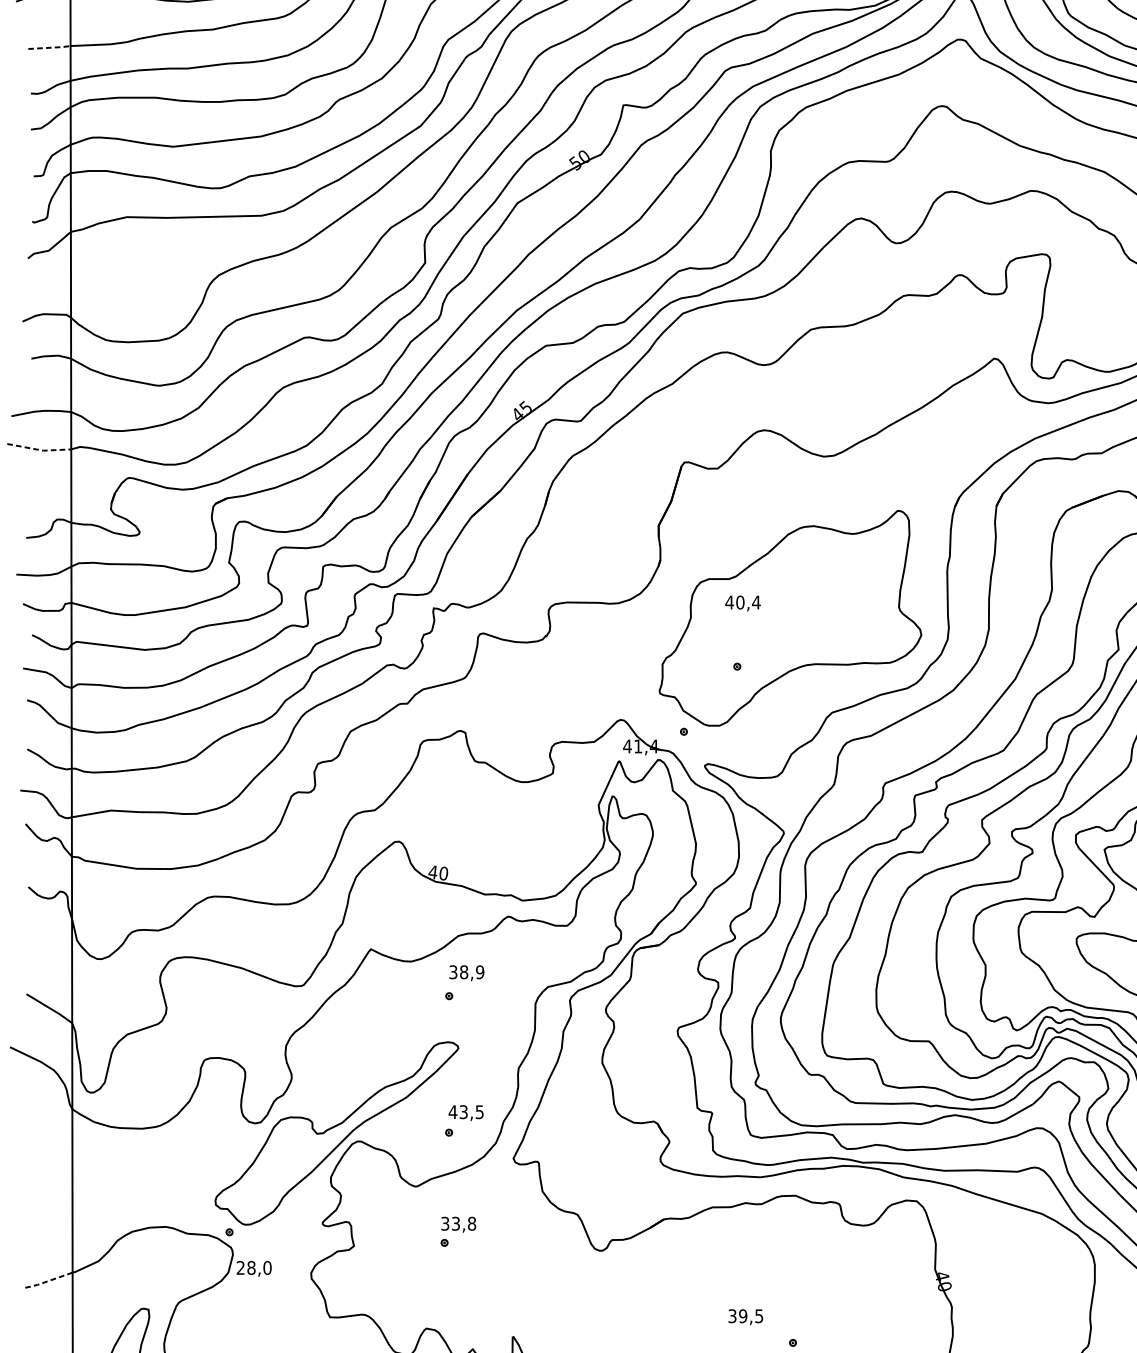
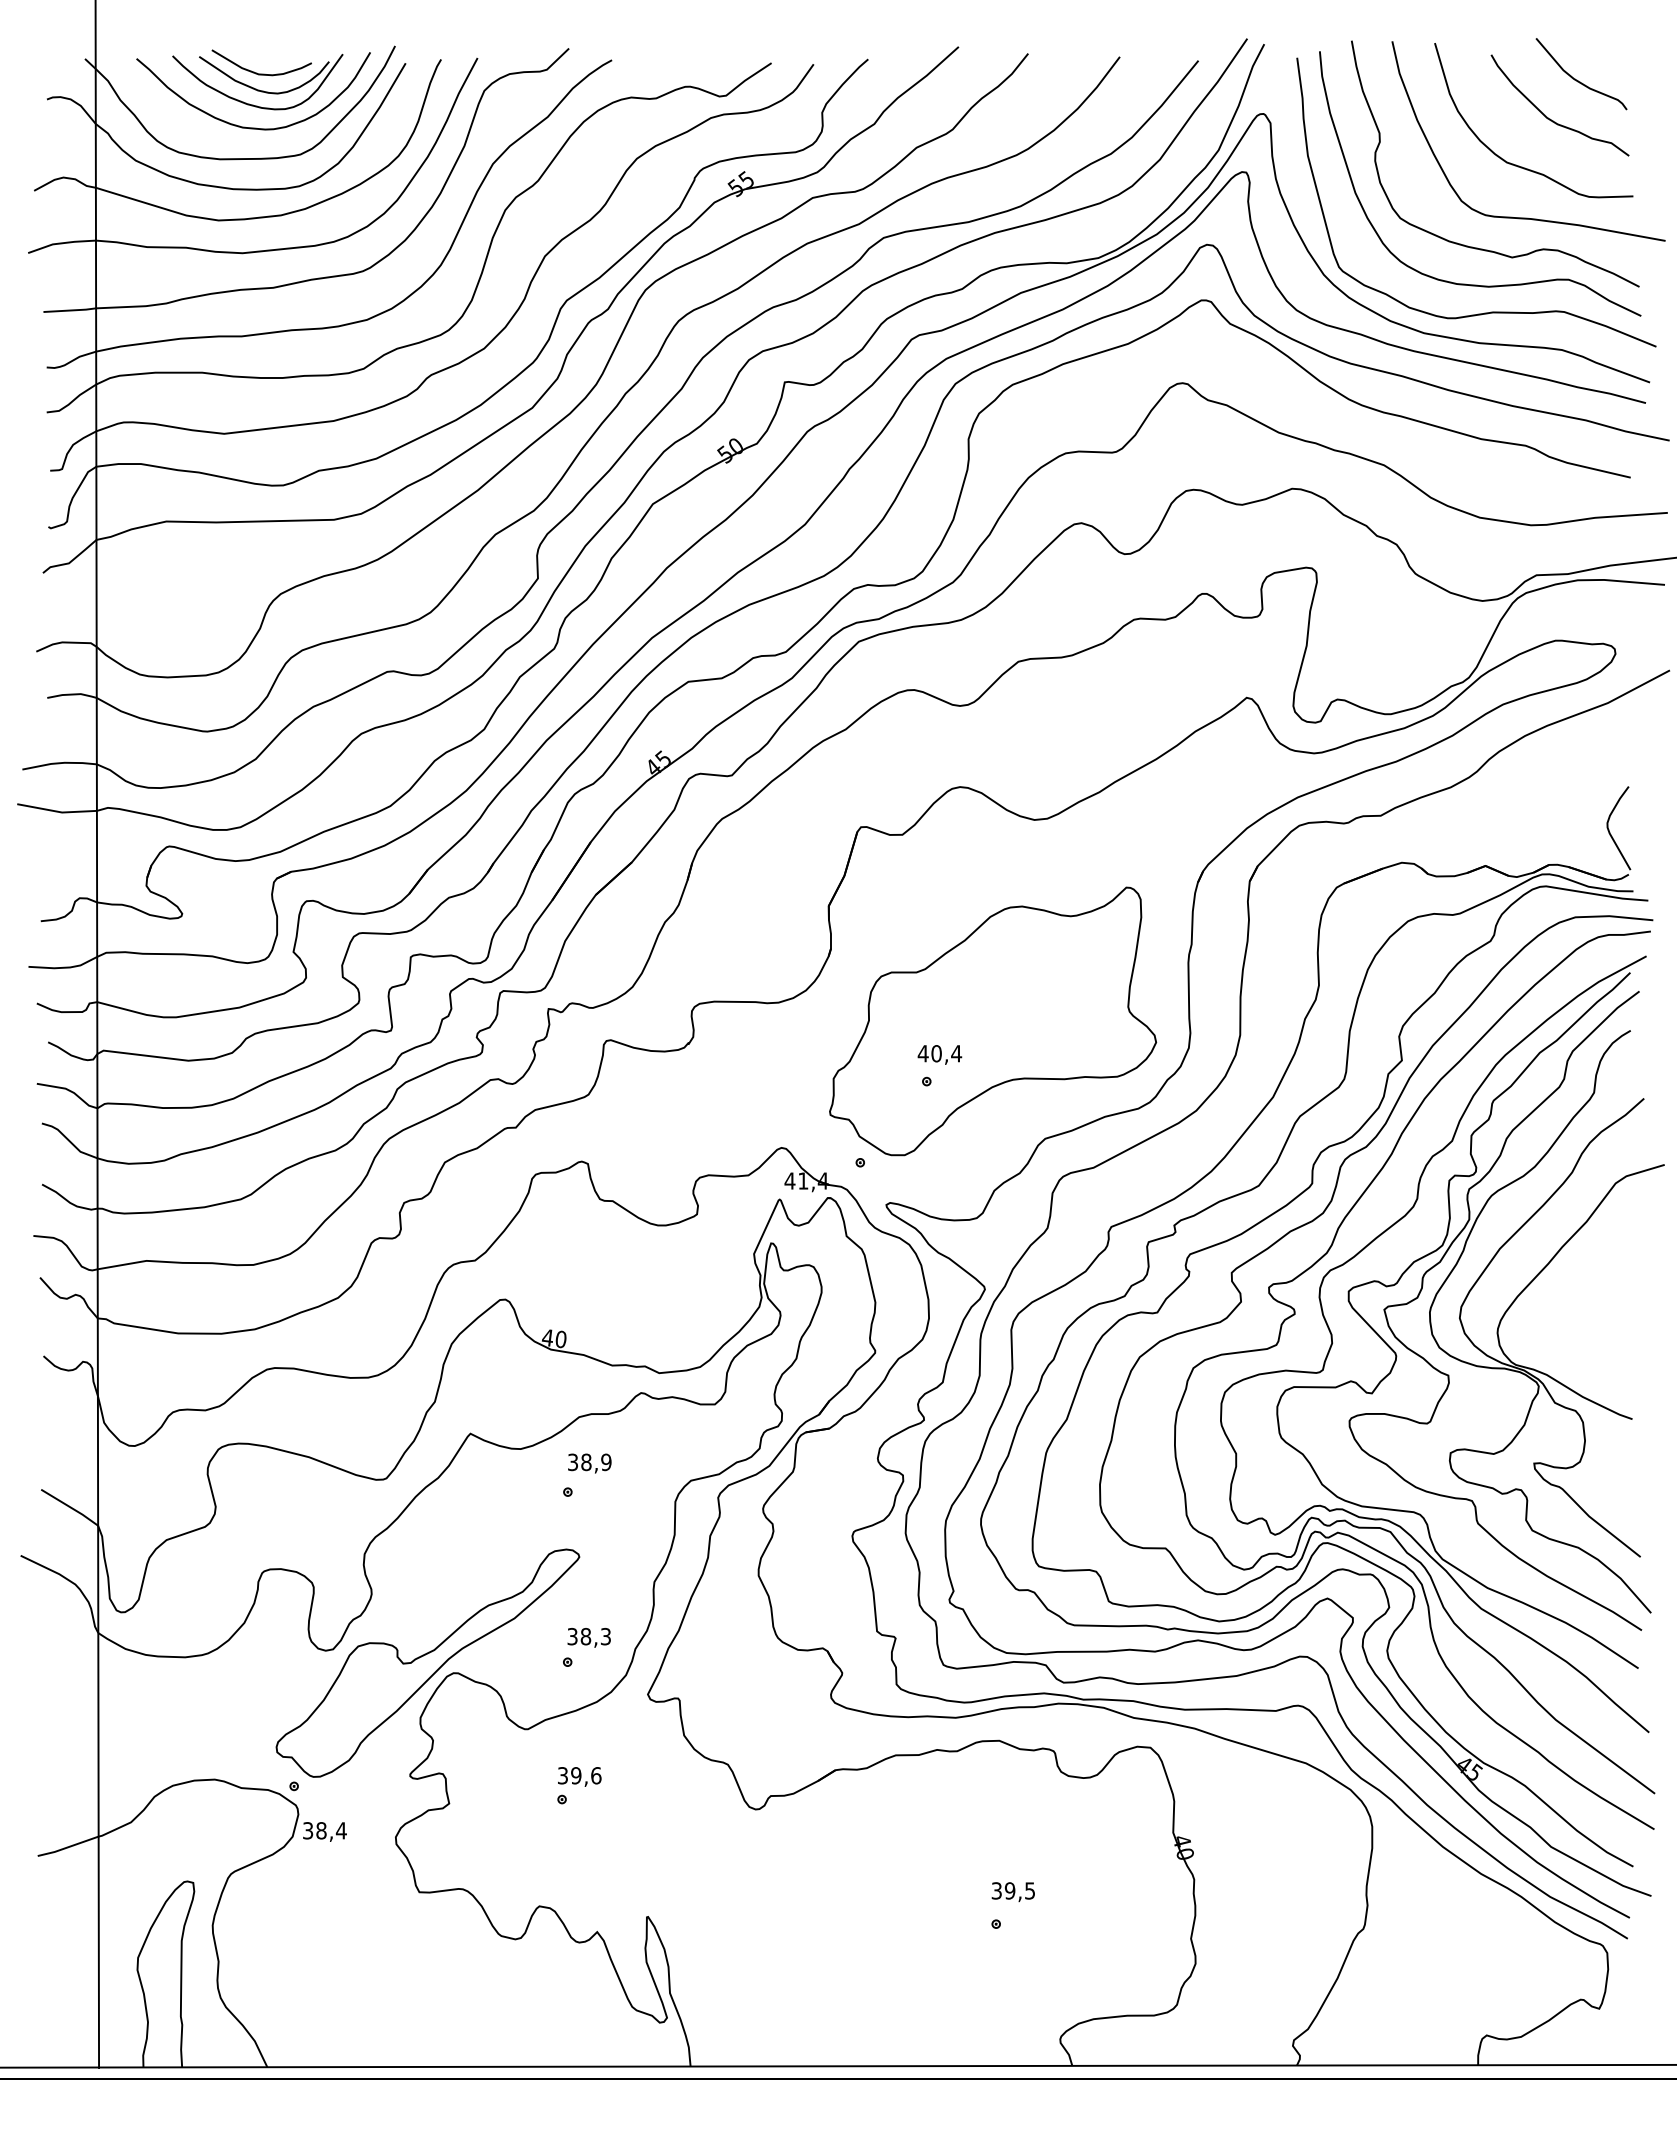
line: (50, 47) -> (71, 310), dashed -> solid
line: (39, 449) -> (57, 811), dashed -> solid
text: (742, 603) -> (939, 1054), moved
text: (465, 1112) -> (588, 1636), 43,5 -> 38,3
text: (464, 1223) -> (586, 1775), 33,8 -> 39,6
text: (253, 1267) -> (324, 1830), 28,0 -> 38,4
line: (47, 1281) -> (67, 1847), dashed -> solid
text: (745, 1317) -> (1012, 1892), moved

